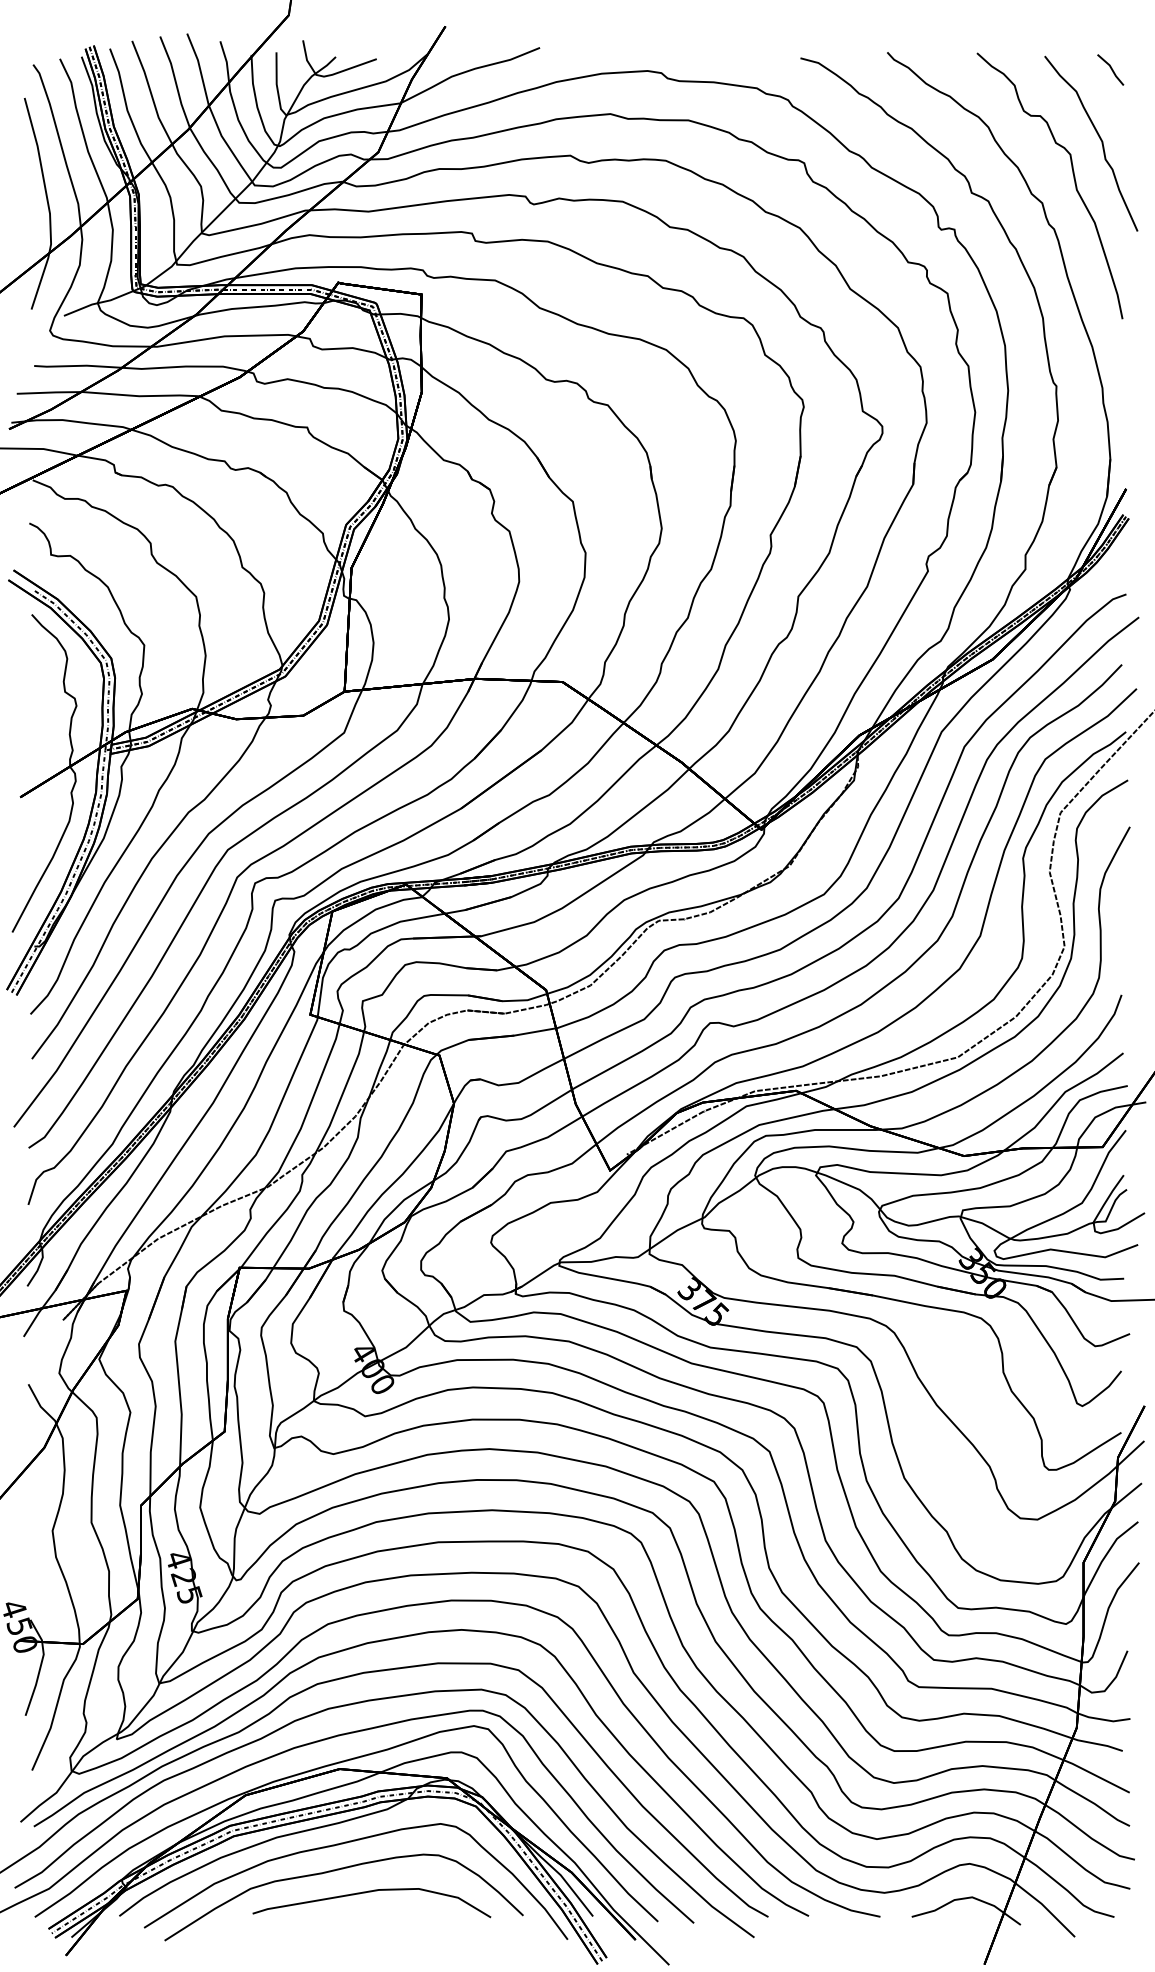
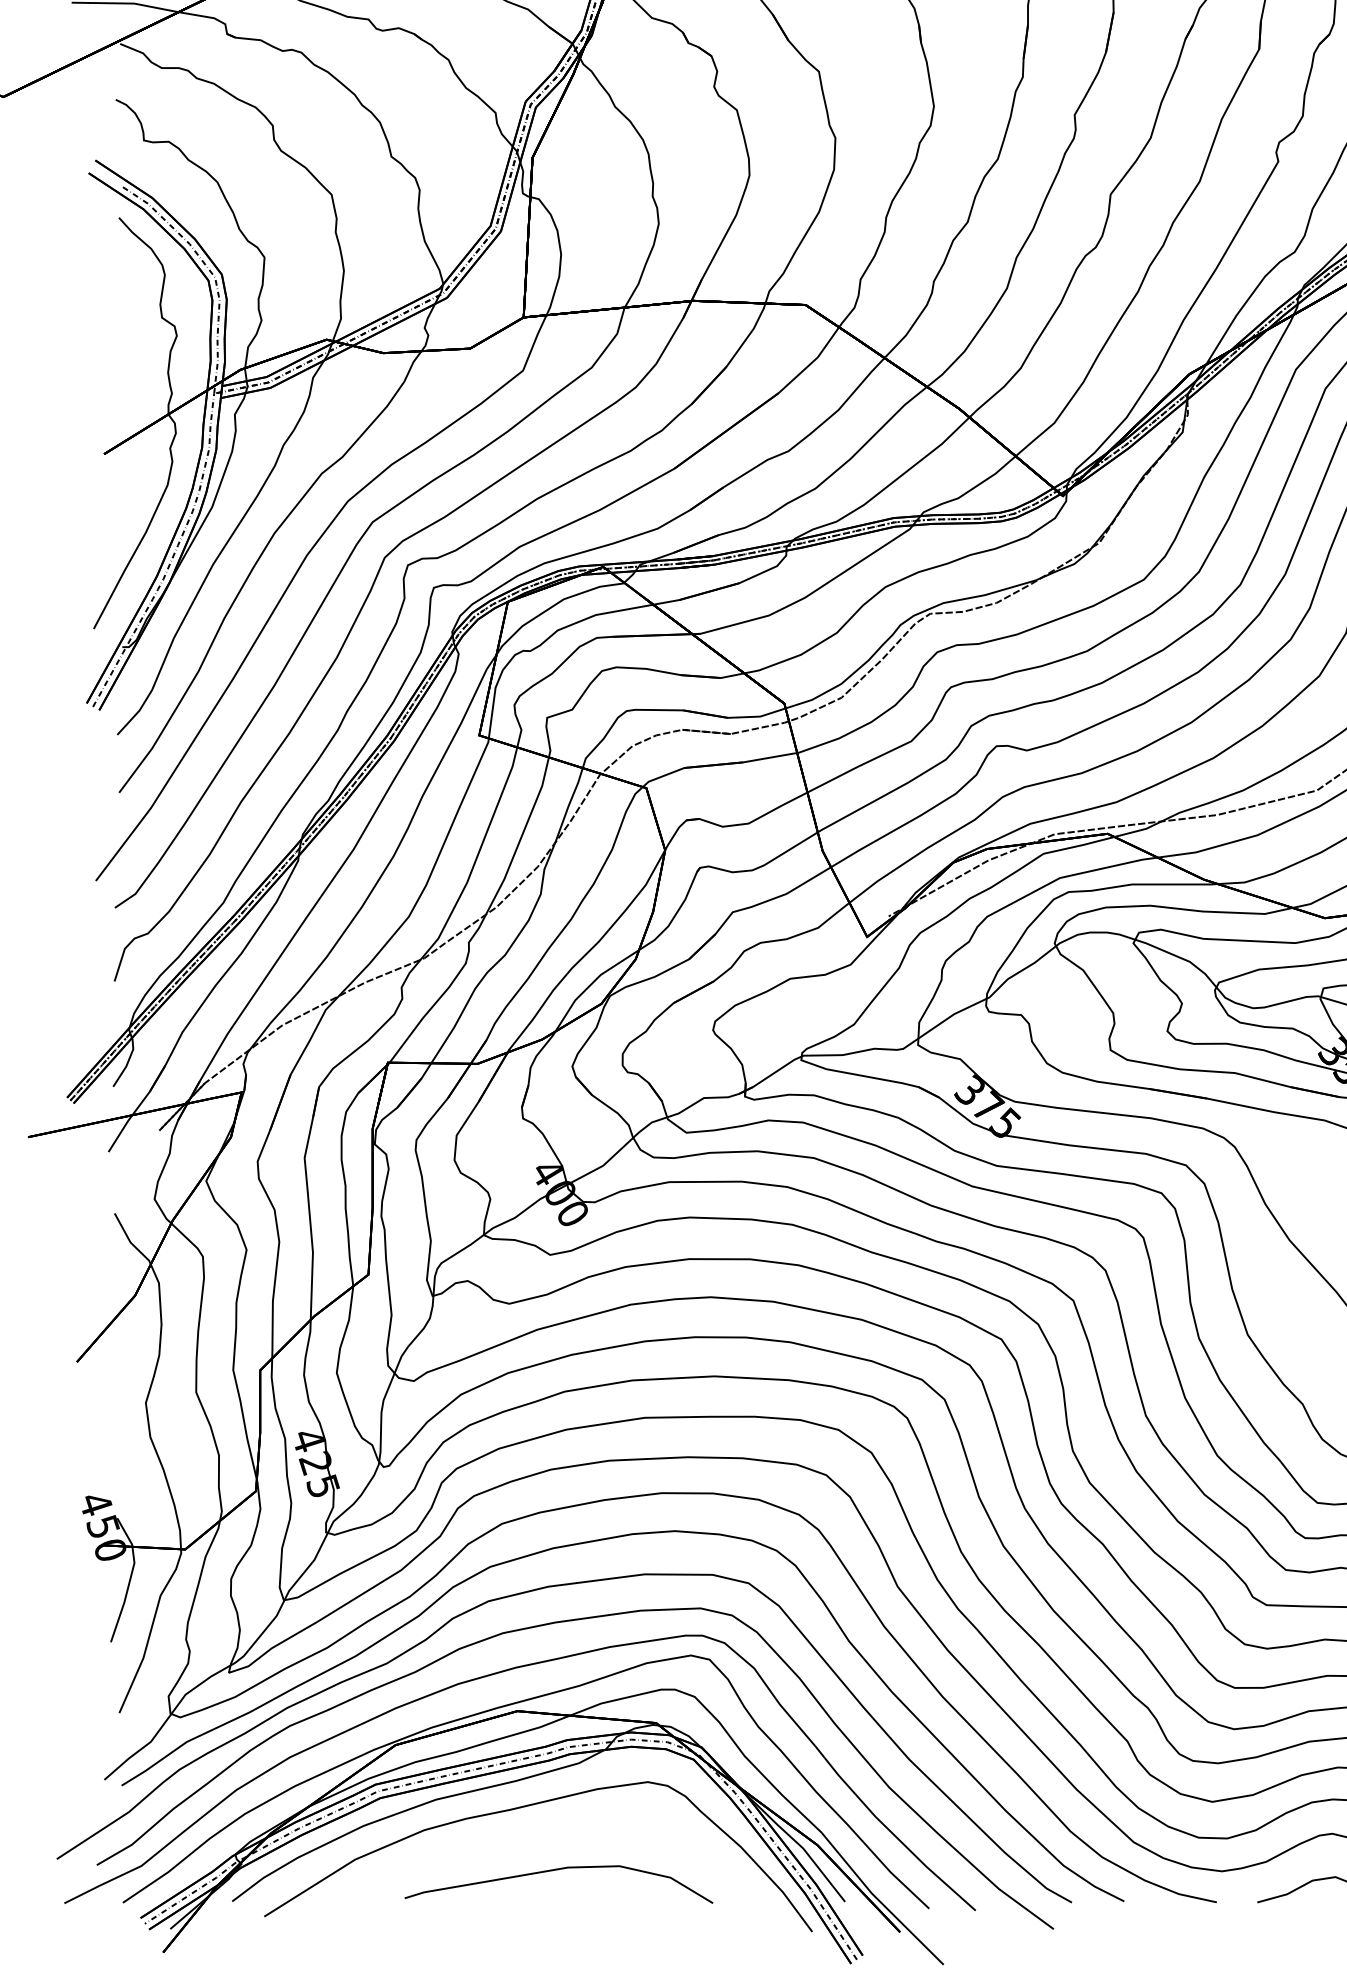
curve: (339, 1870) -> (517, 1842), removed

